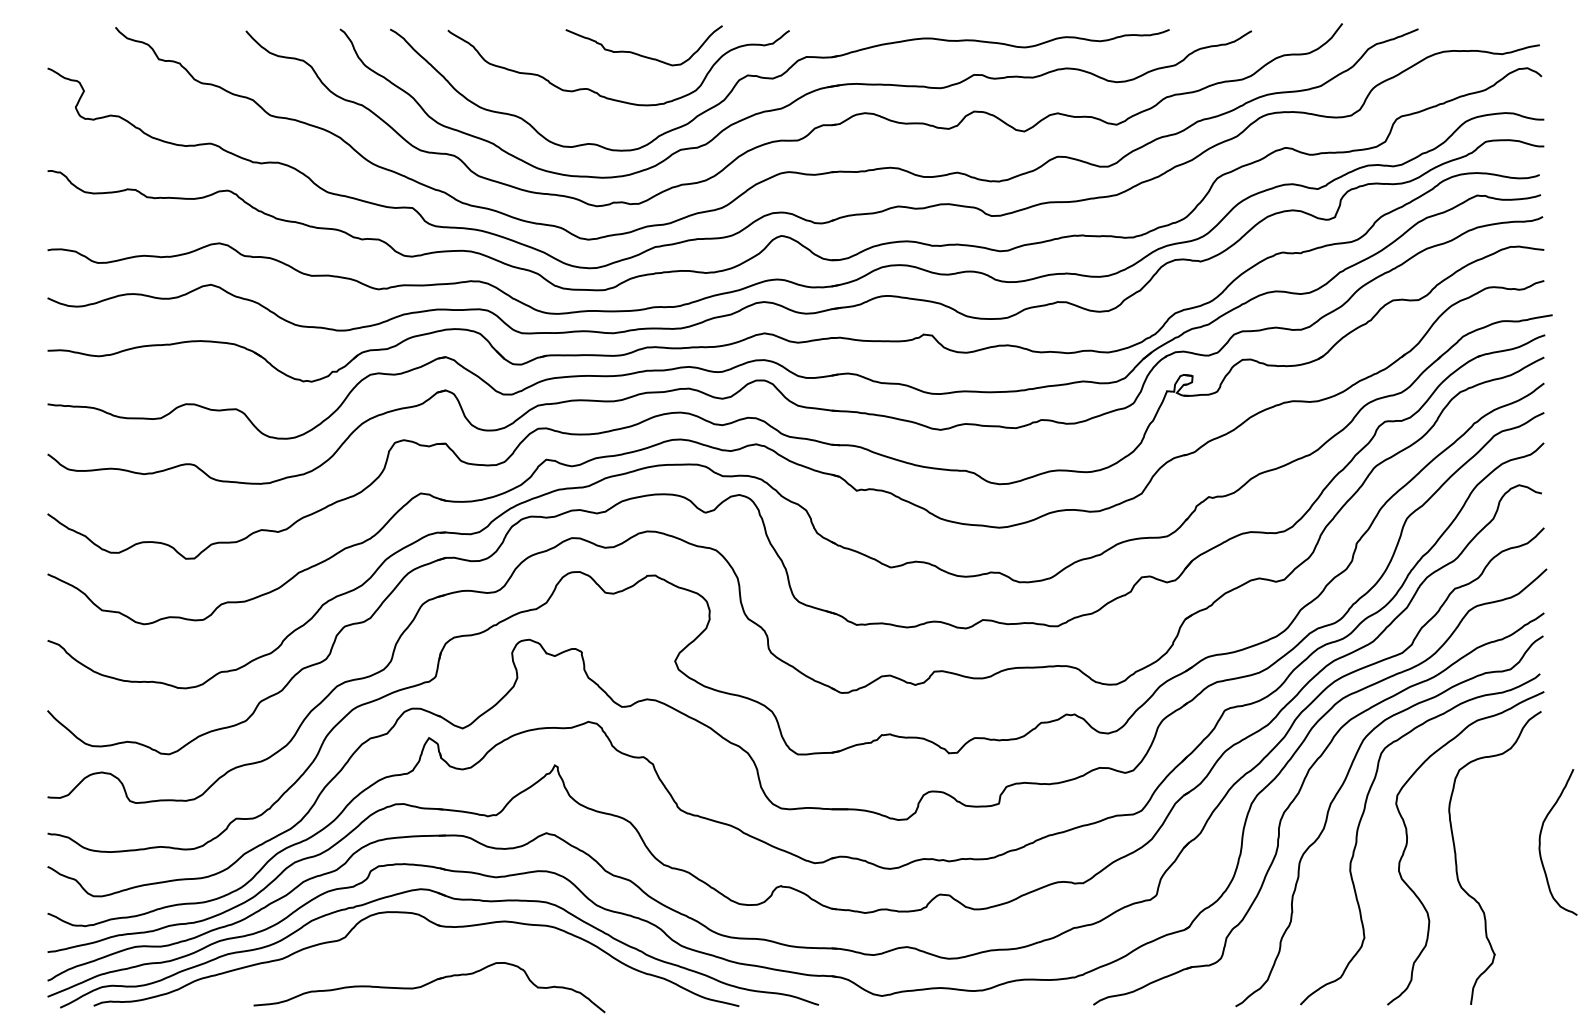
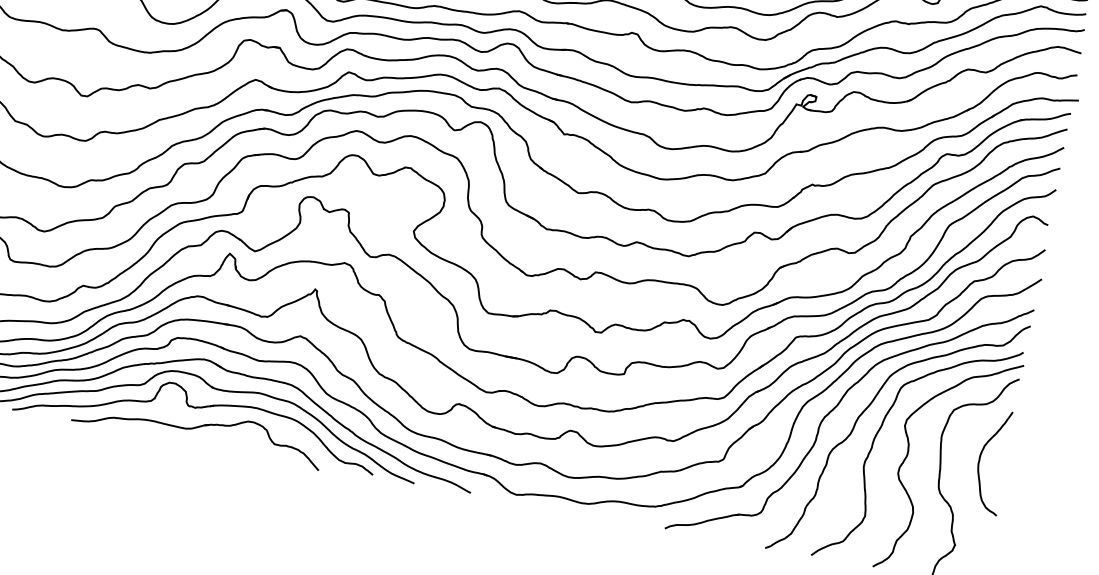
curve: (1540, 842) -> (980, 459), moved
part: (421, 958) -> (195, 408), added

